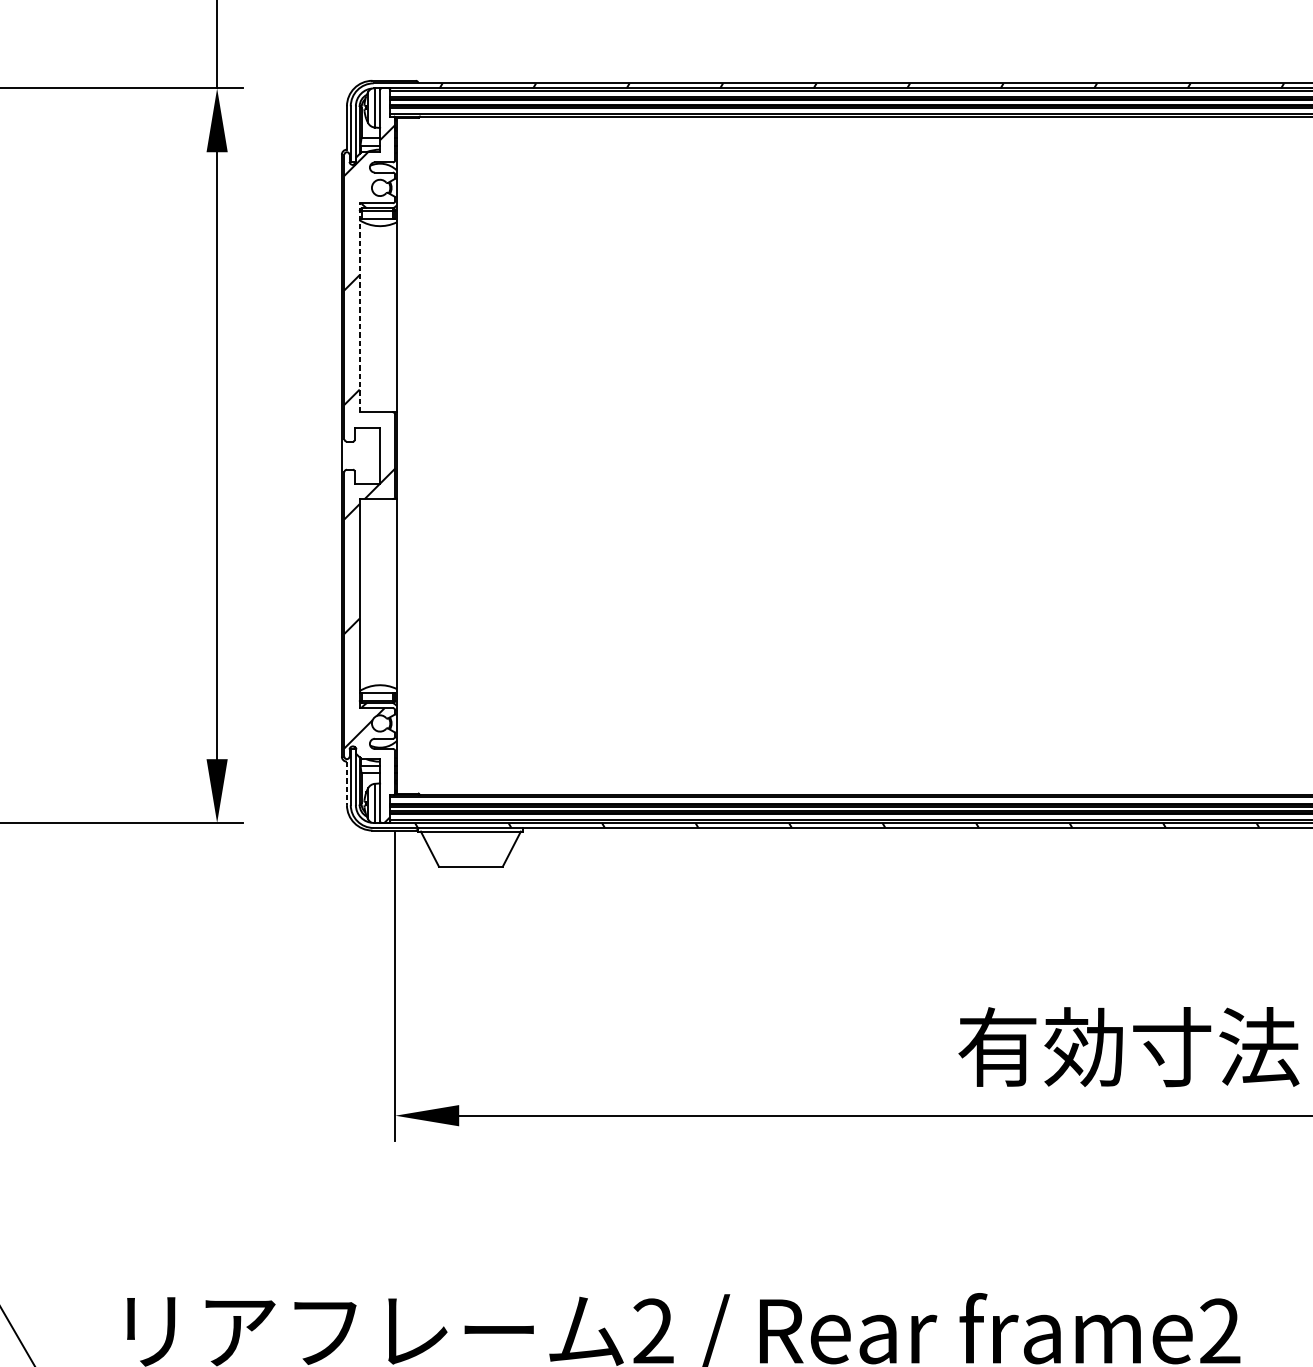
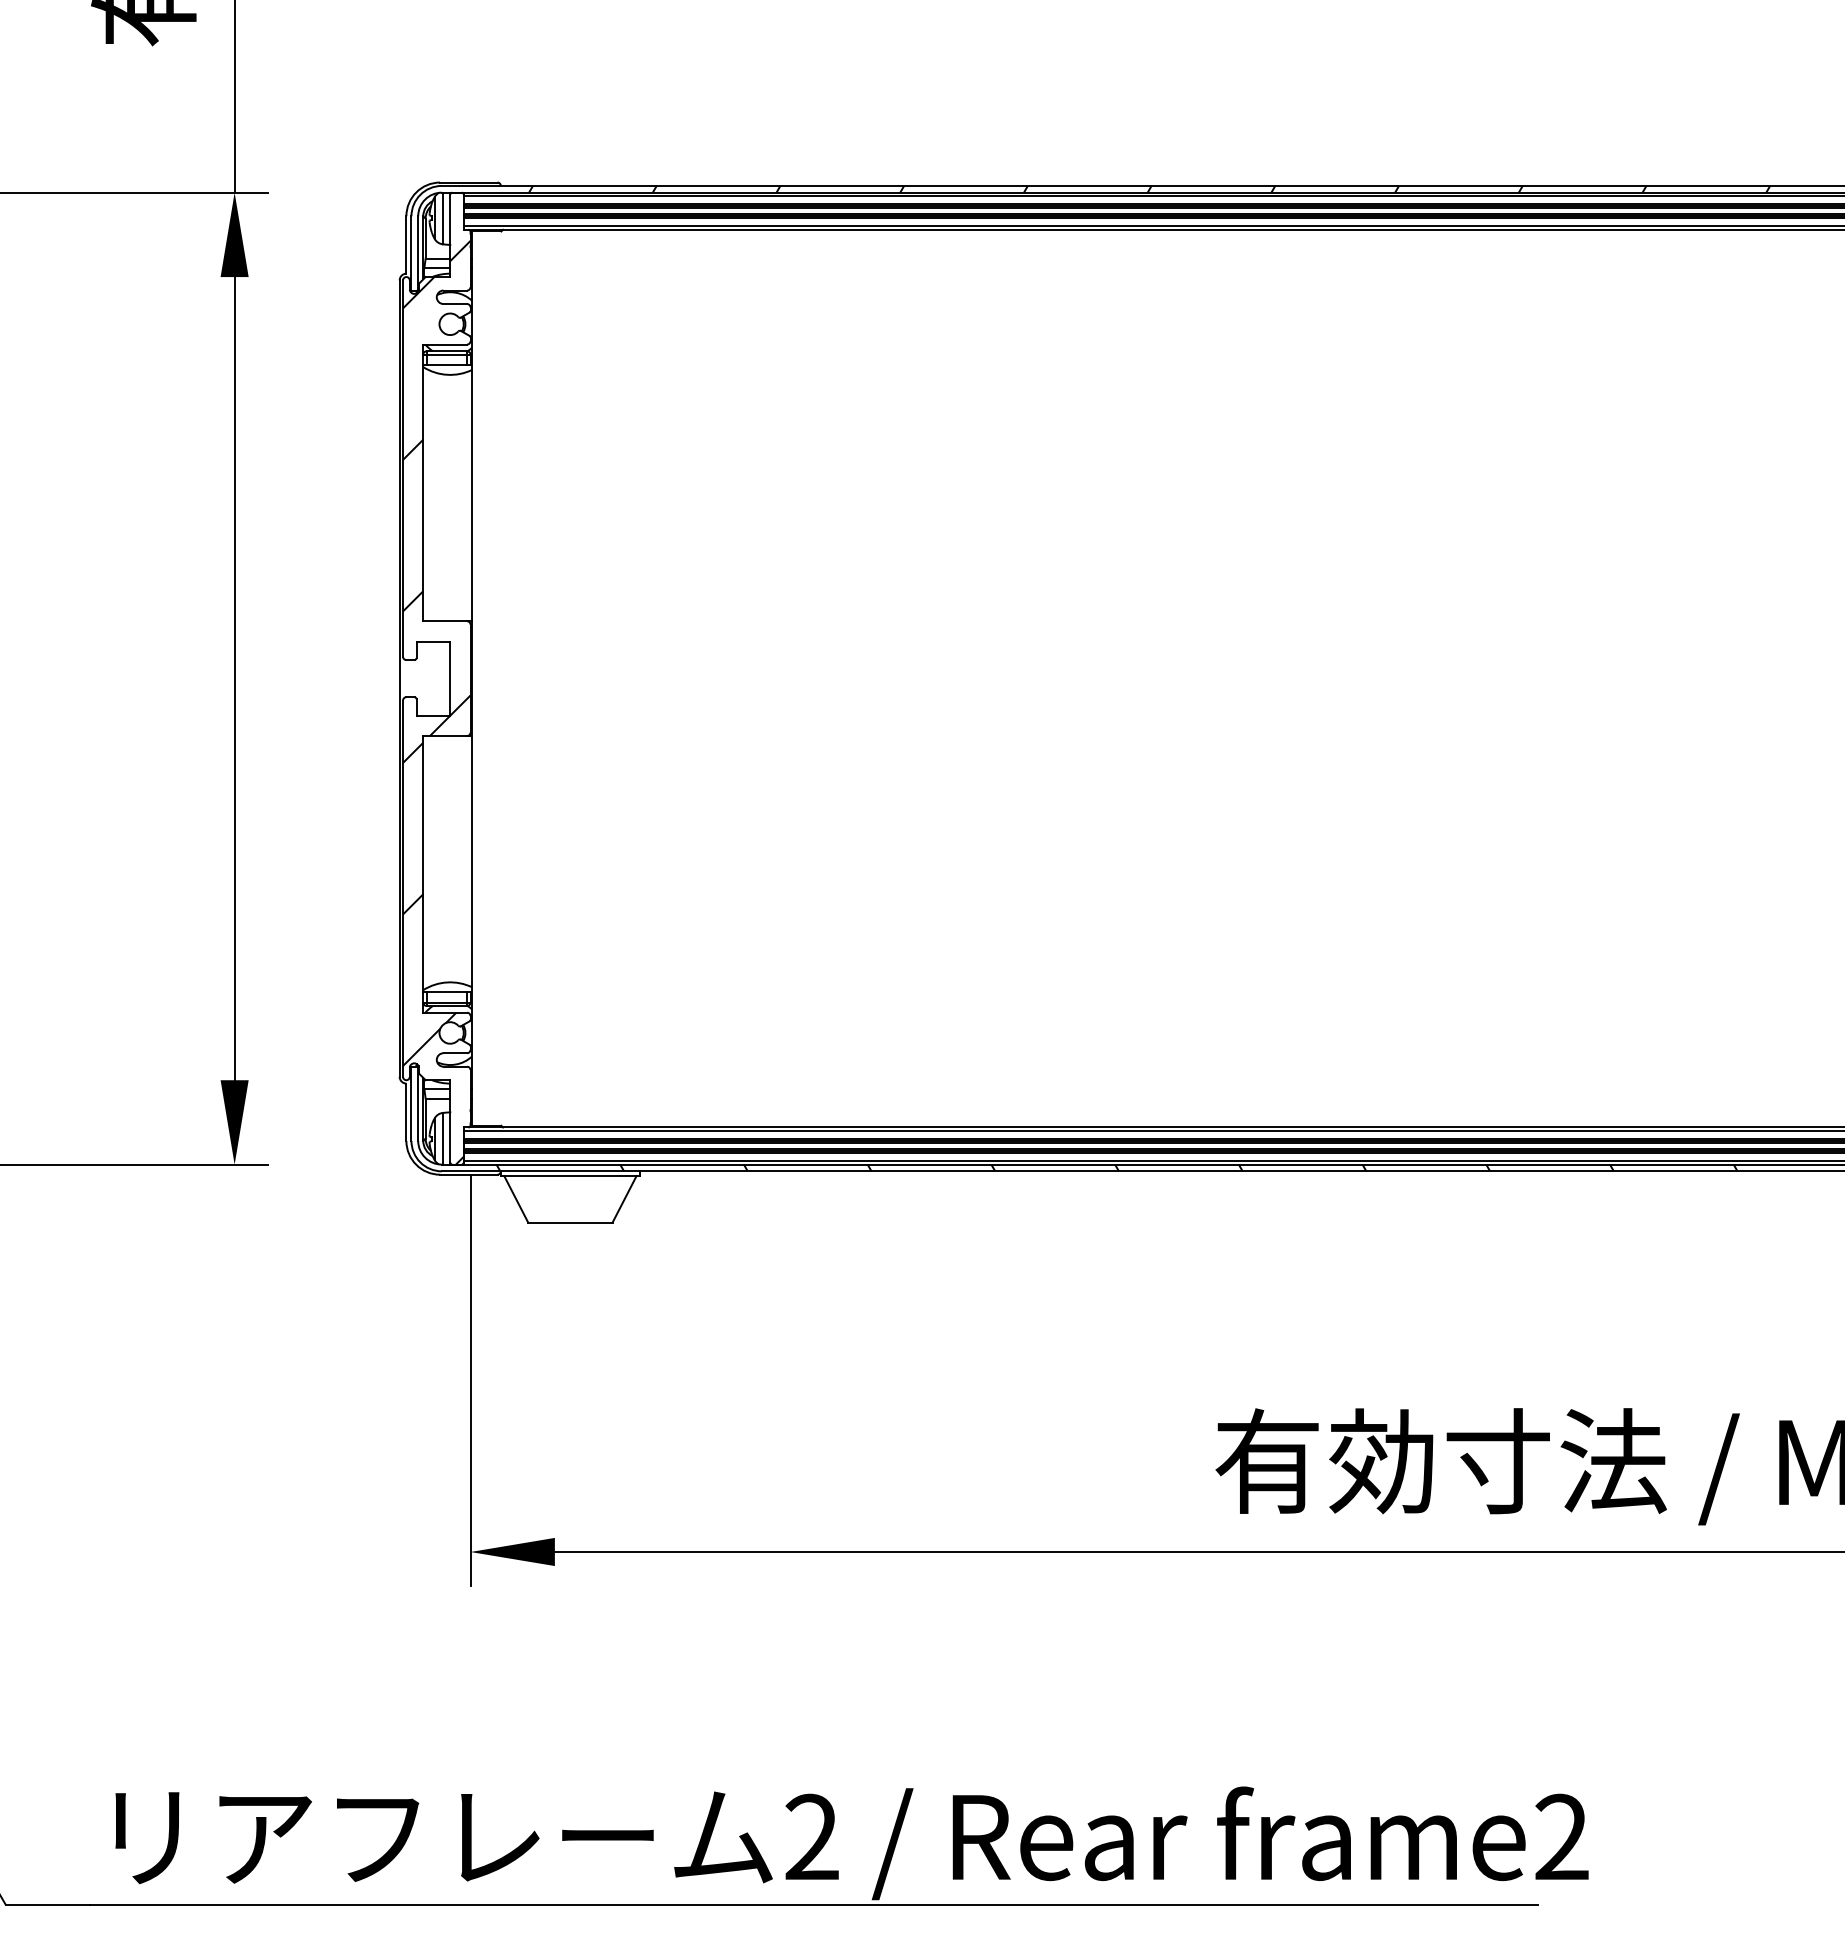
line: (359, 307) -> (423, 482), dashed -> solid
line: (347, 783) -> (406, 1112), dashed -> solid

